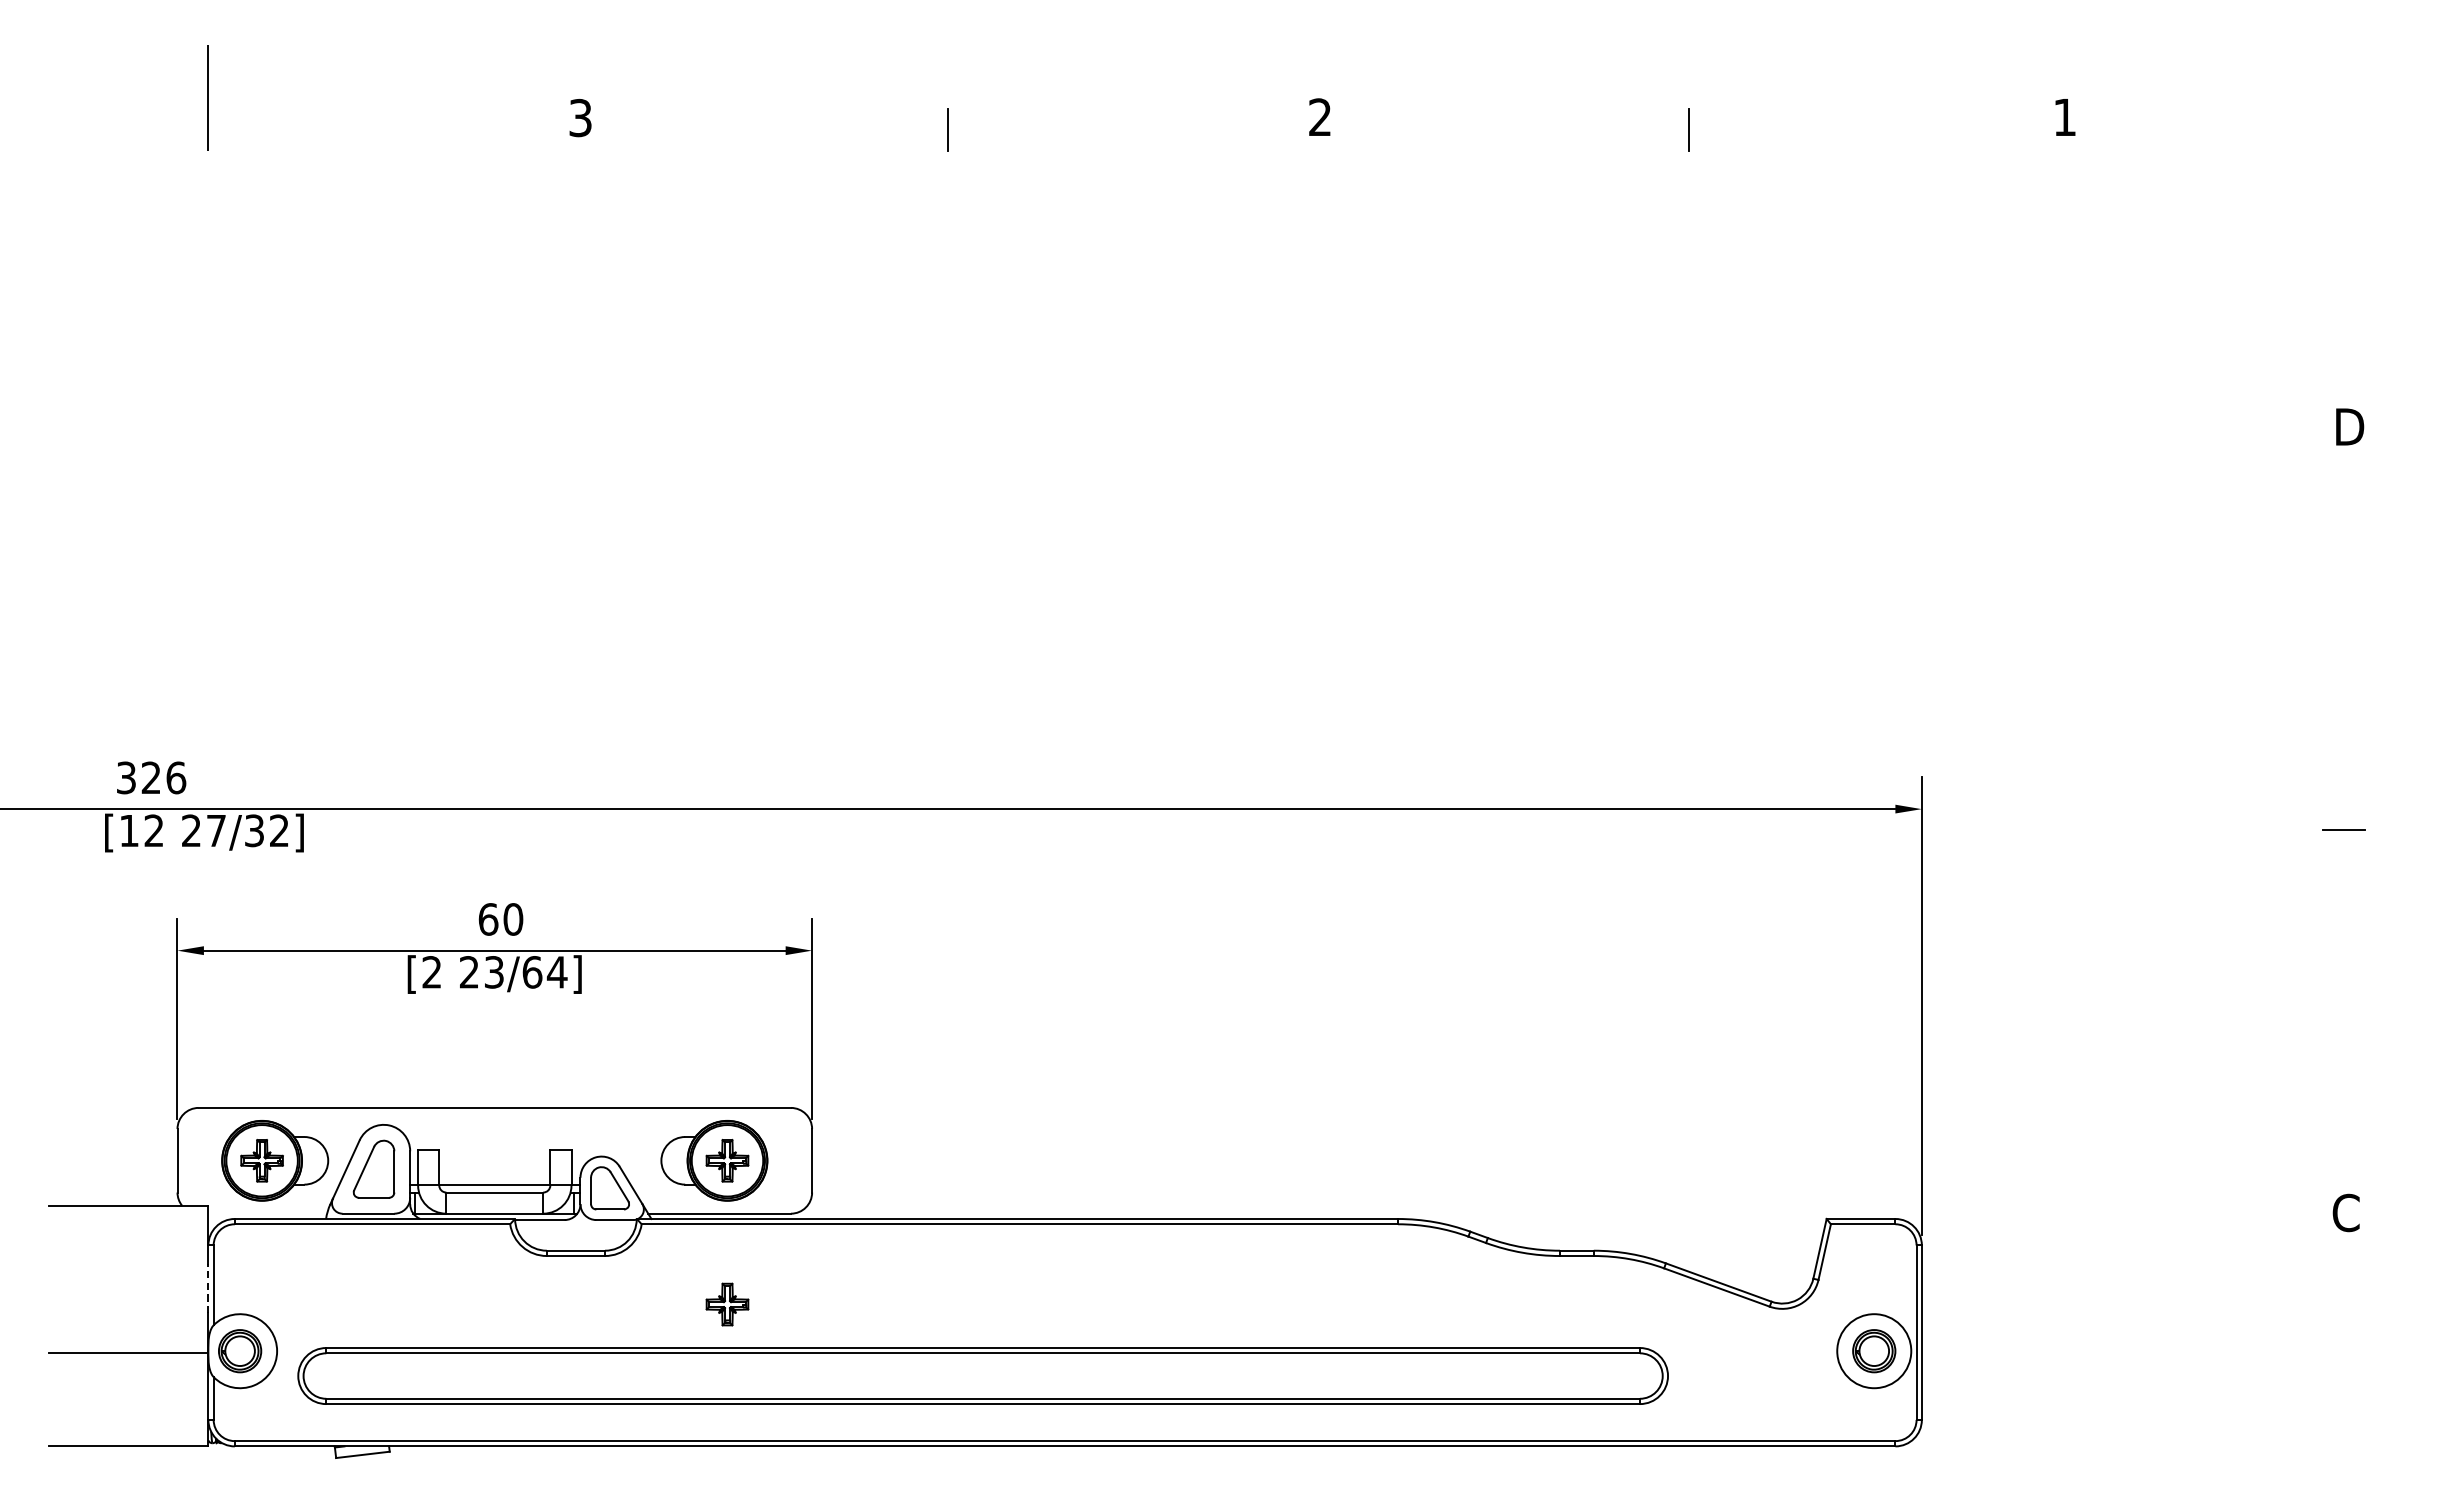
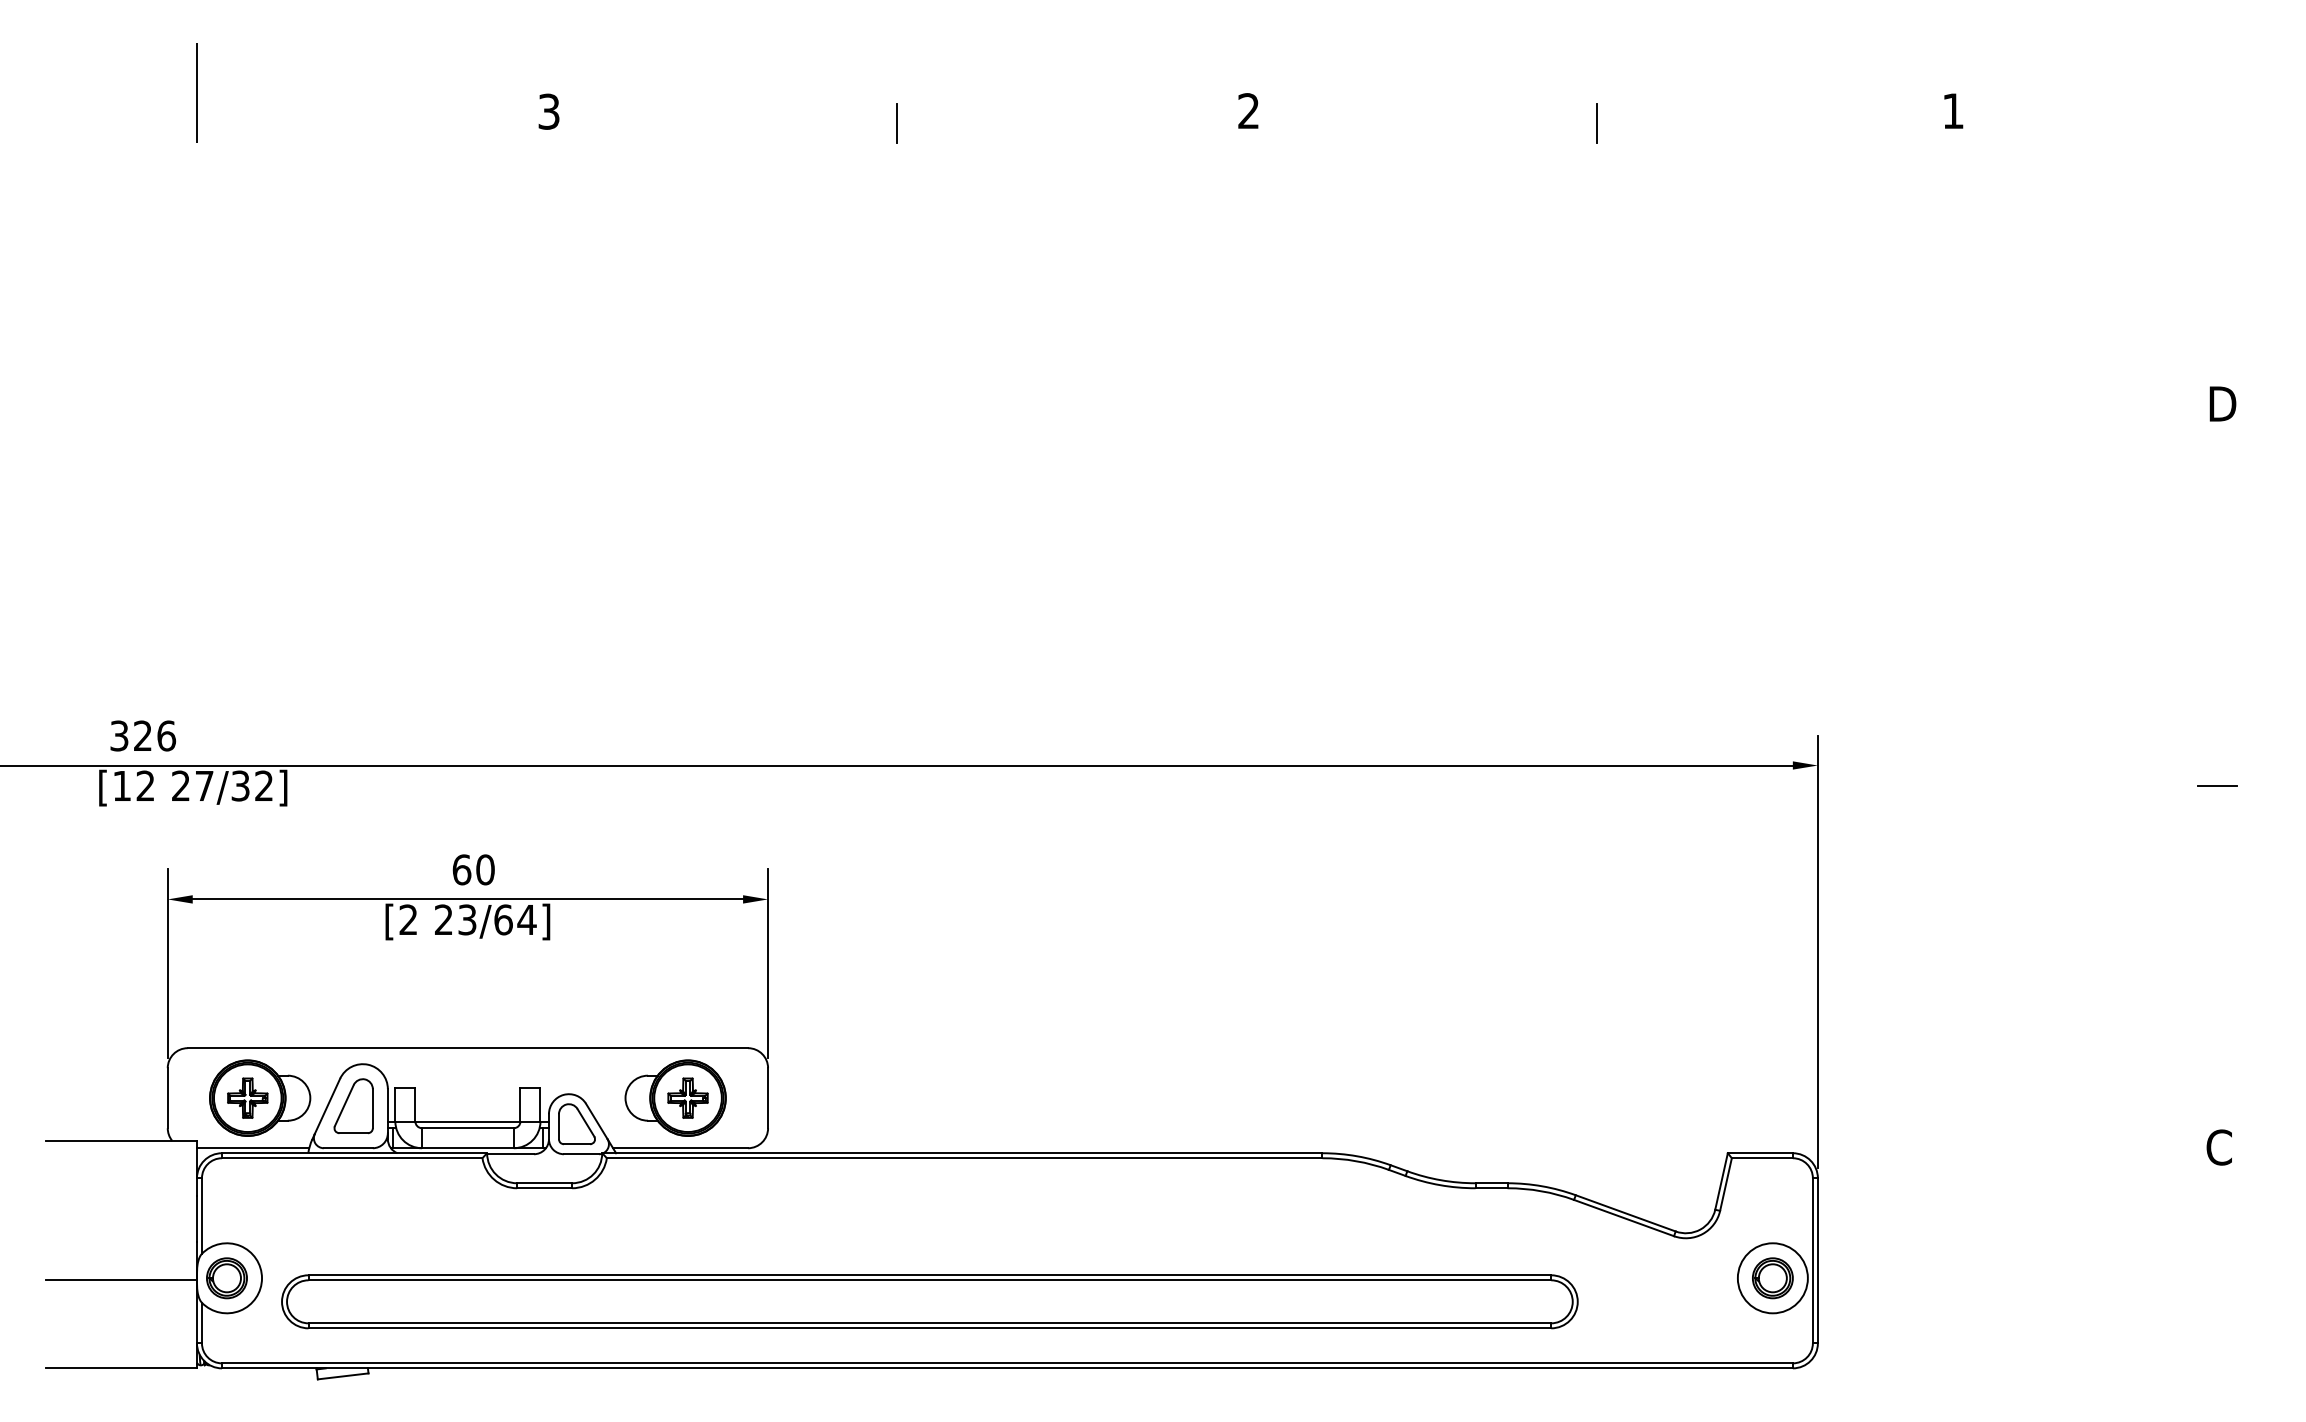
line: (267, 1213) -> (252, 1148), added
line: (207, 1287) -> (196, 1218), dashed -> solid
part: (726, 1303) -> (687, 1233), removed

